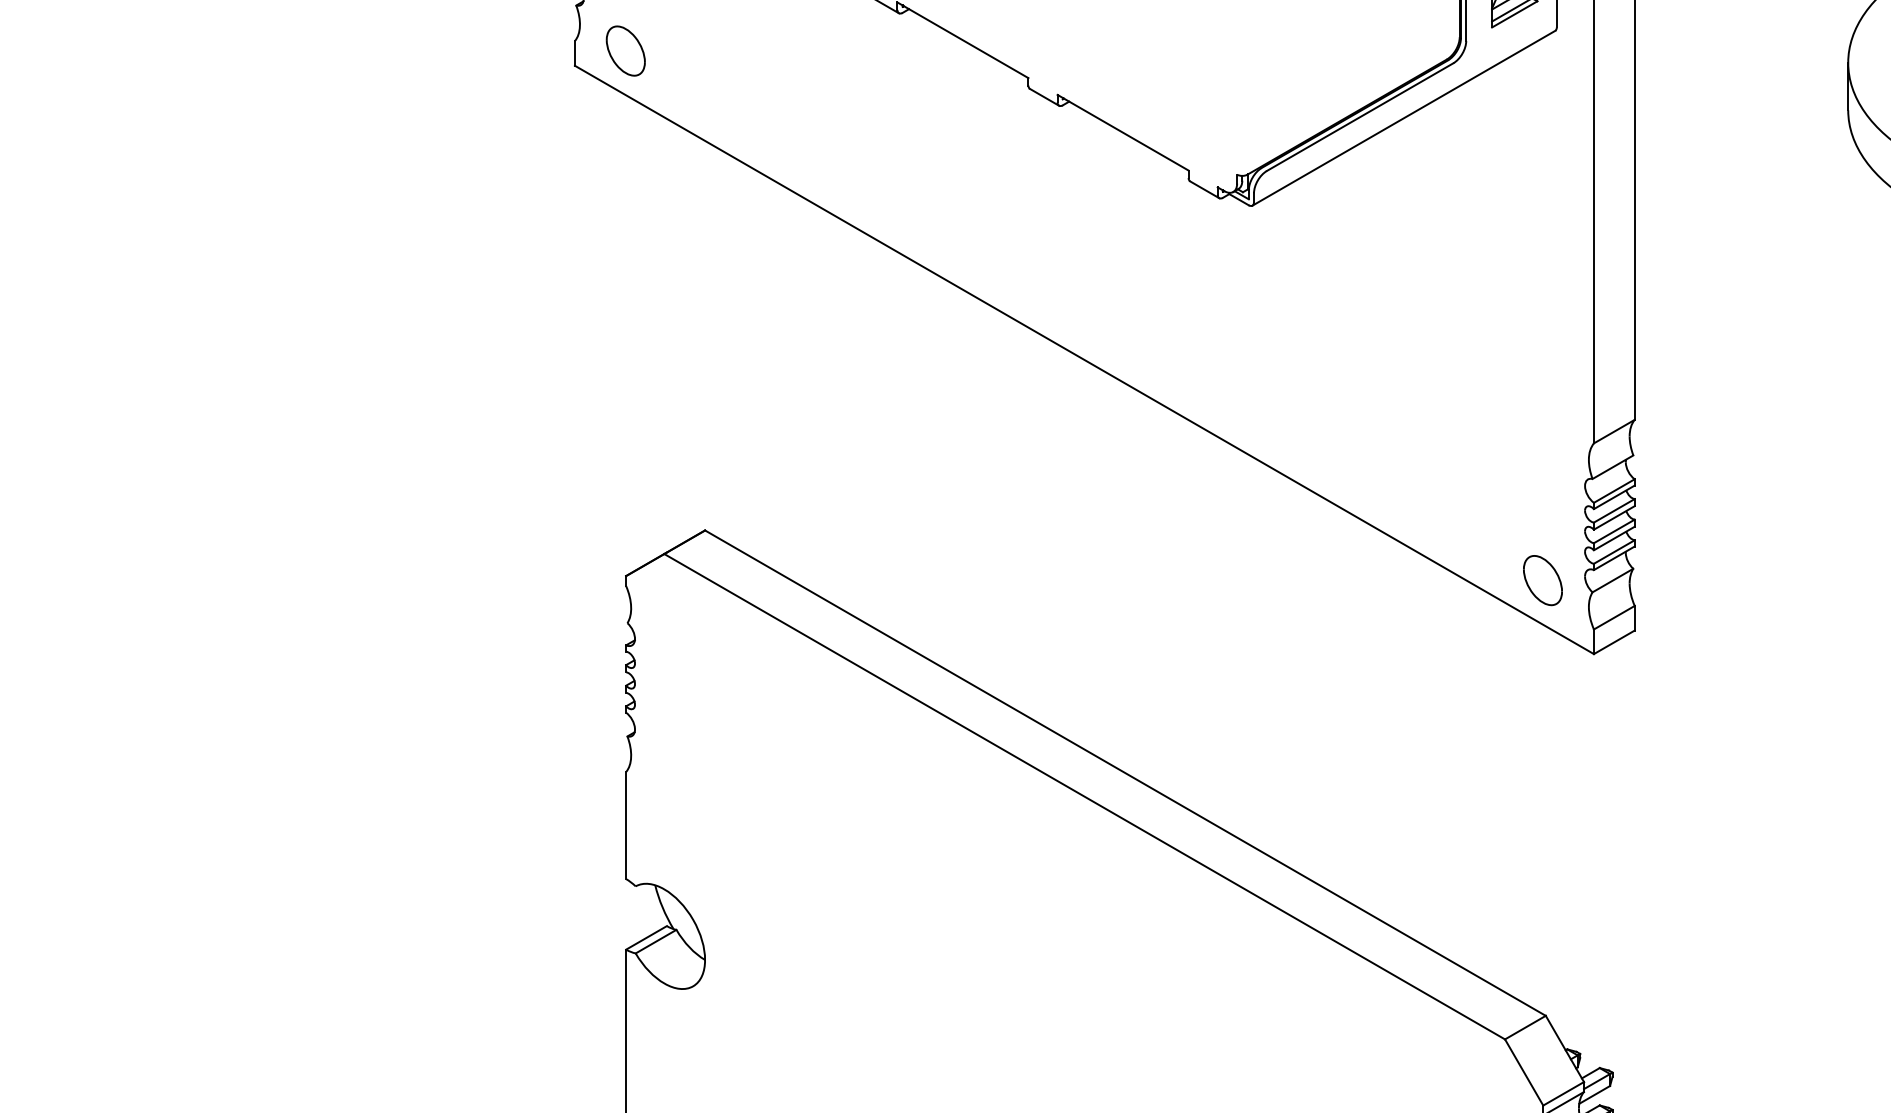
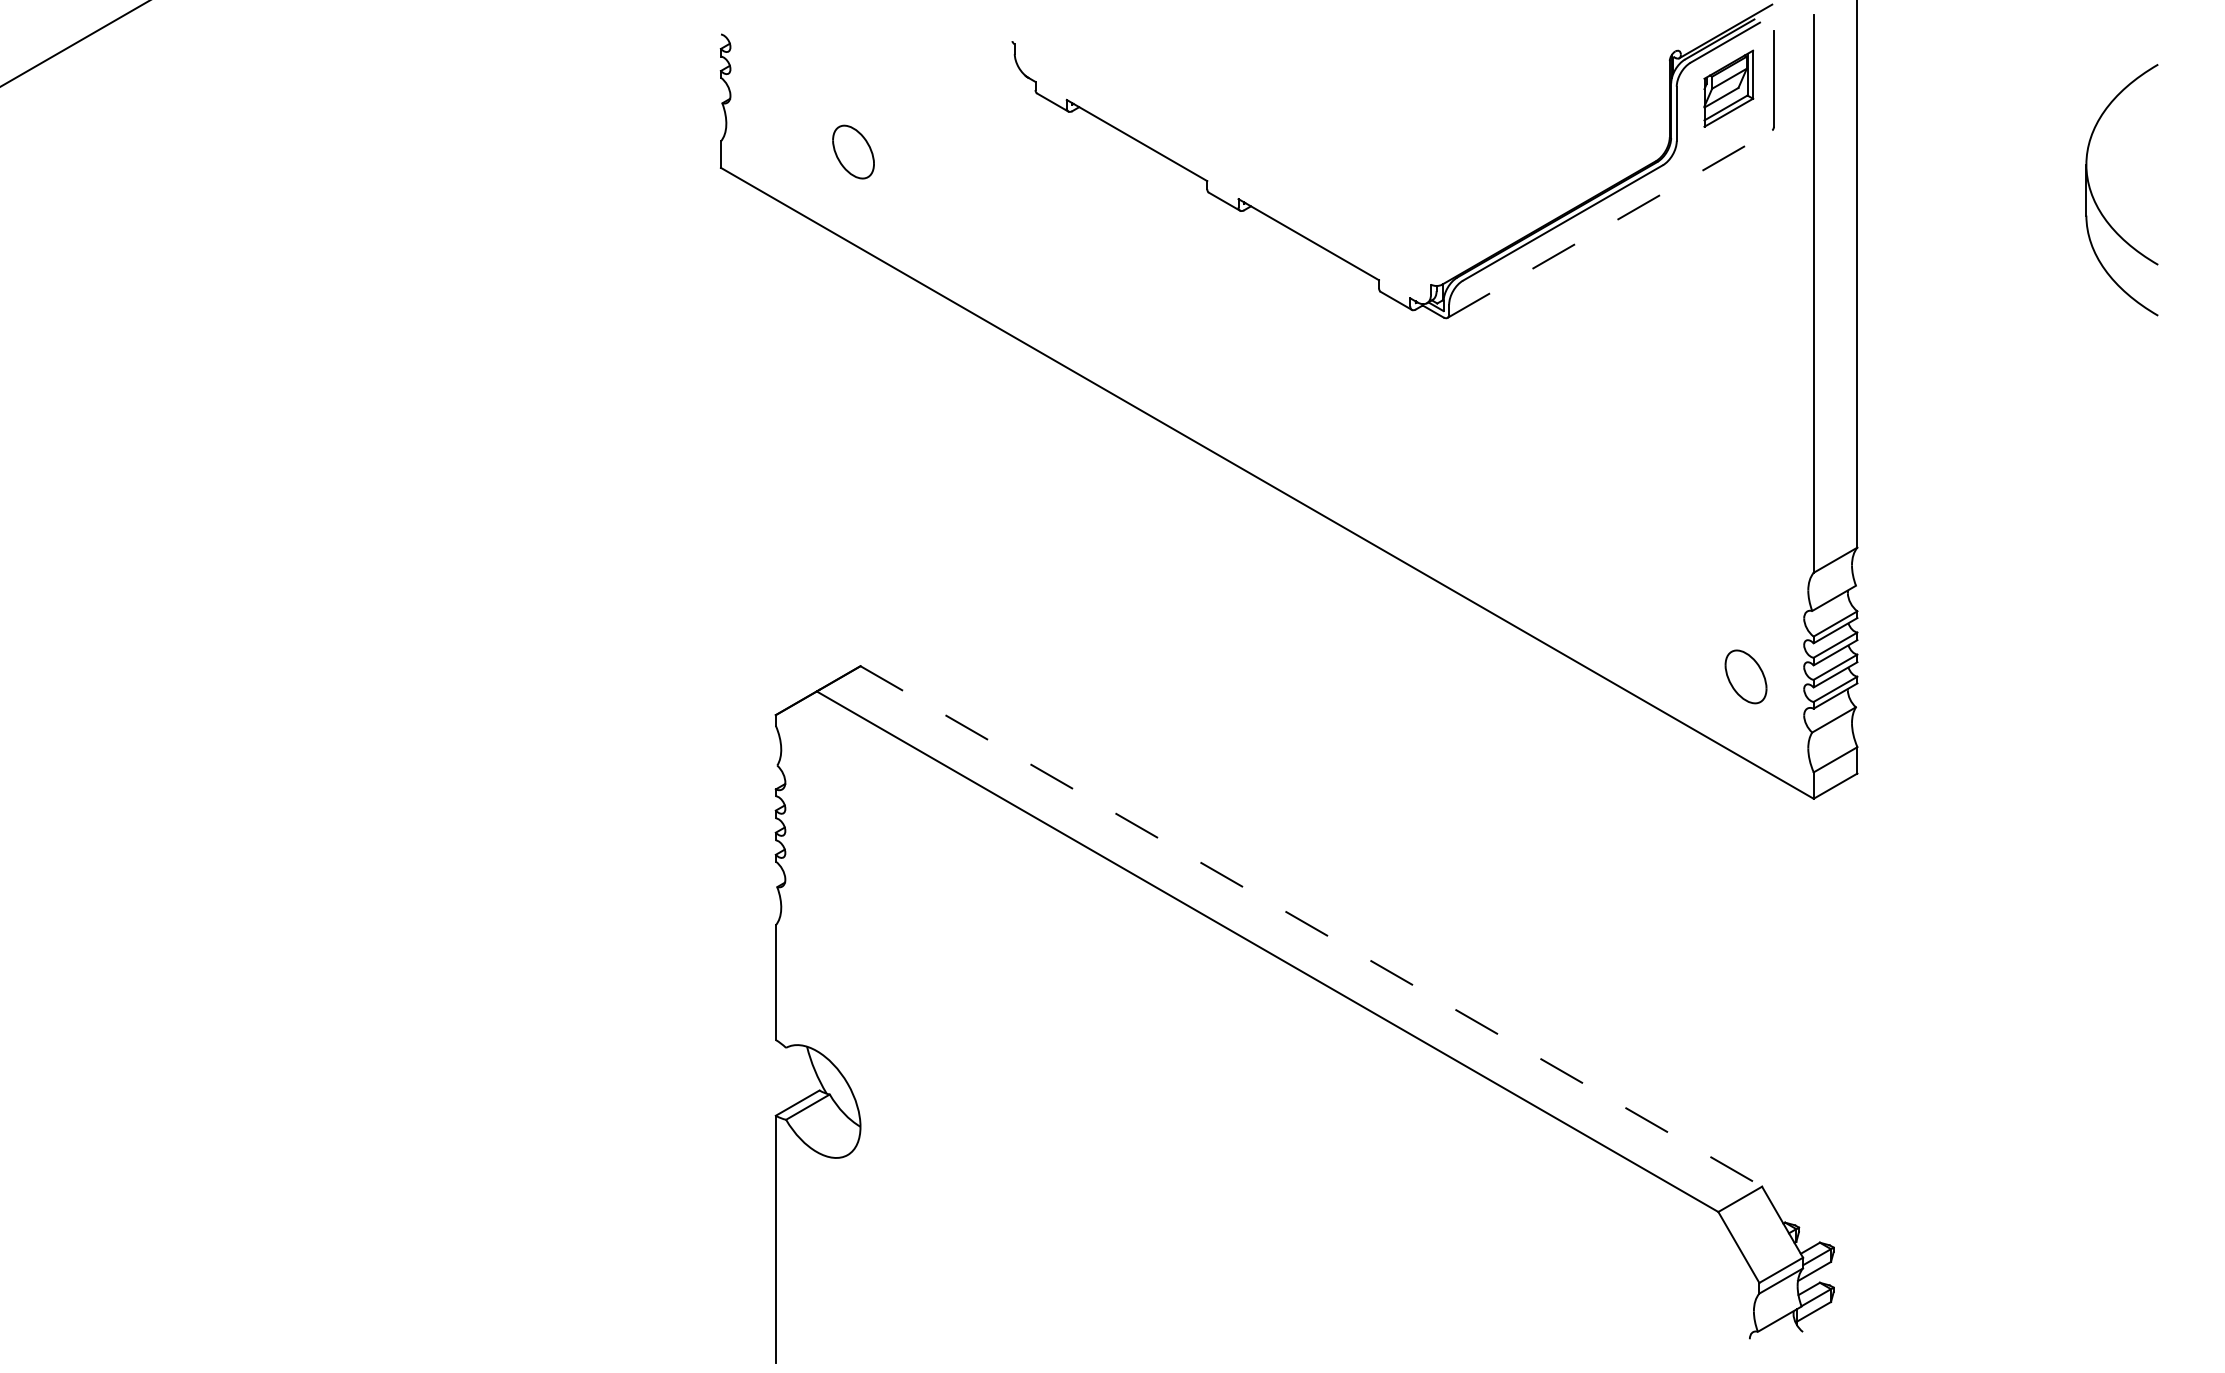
part: (625, 50) -> (853, 151), moved
line: (1404, 117) -> (1610, 223), solid -> dashed
part: (1542, 580) -> (1745, 676), moved
line: (1125, 773) -> (1311, 926), solid -> dashed

